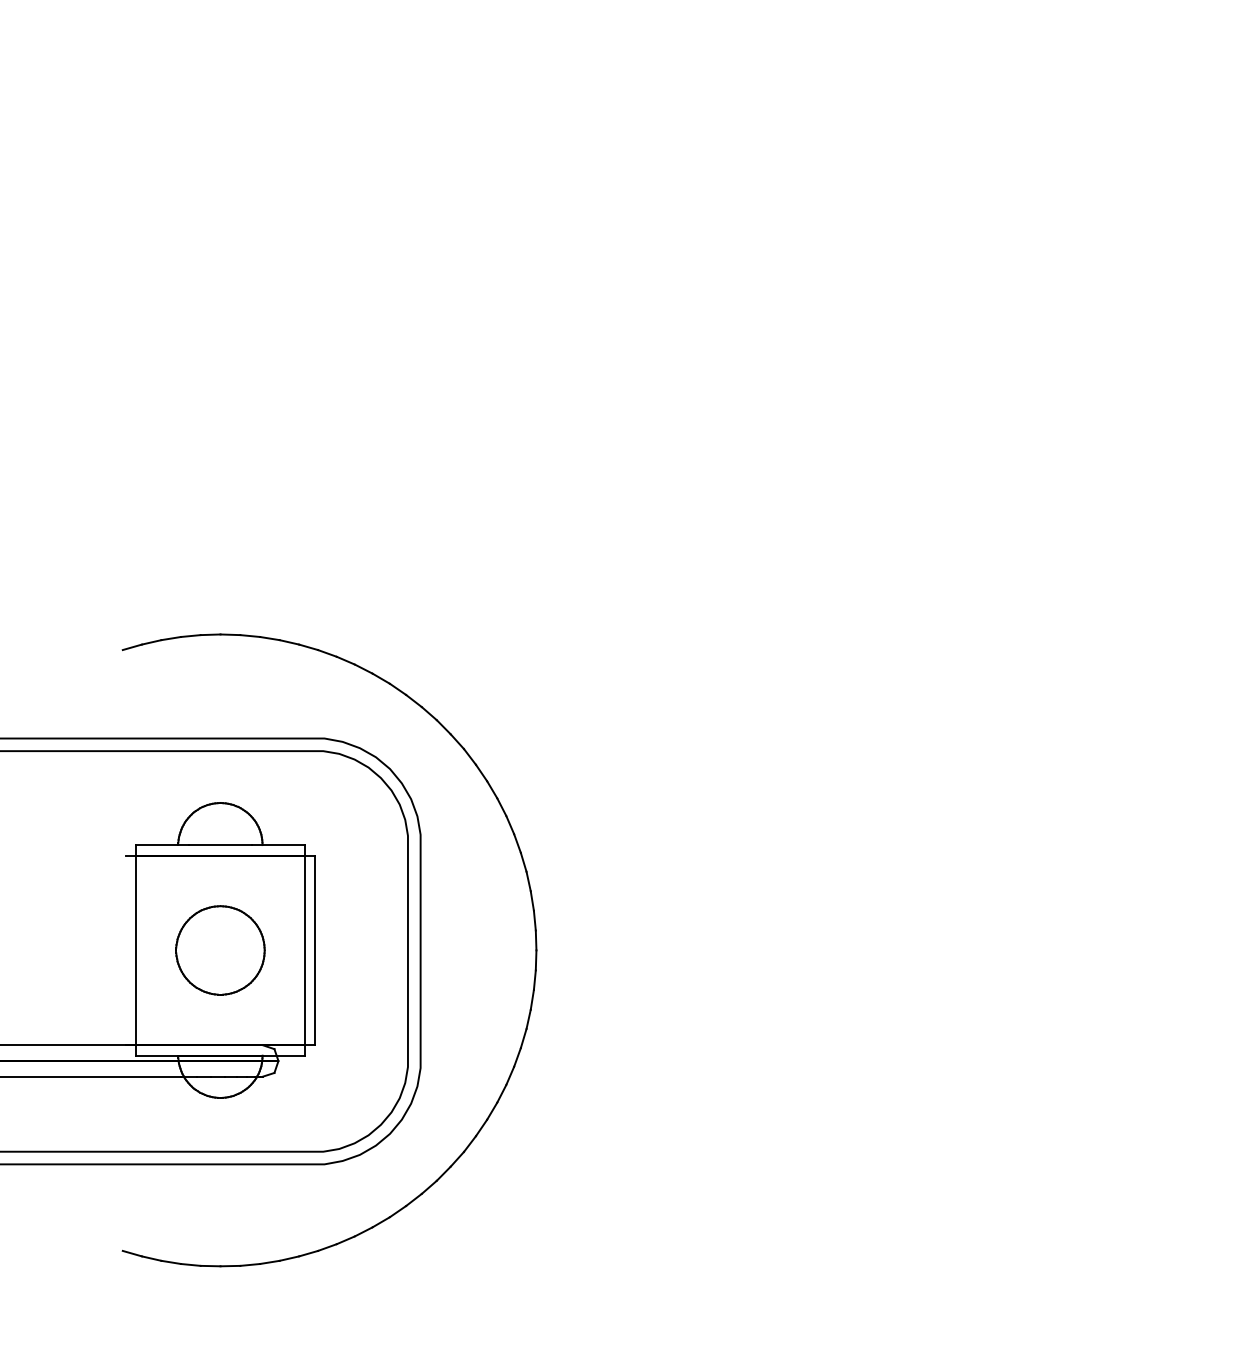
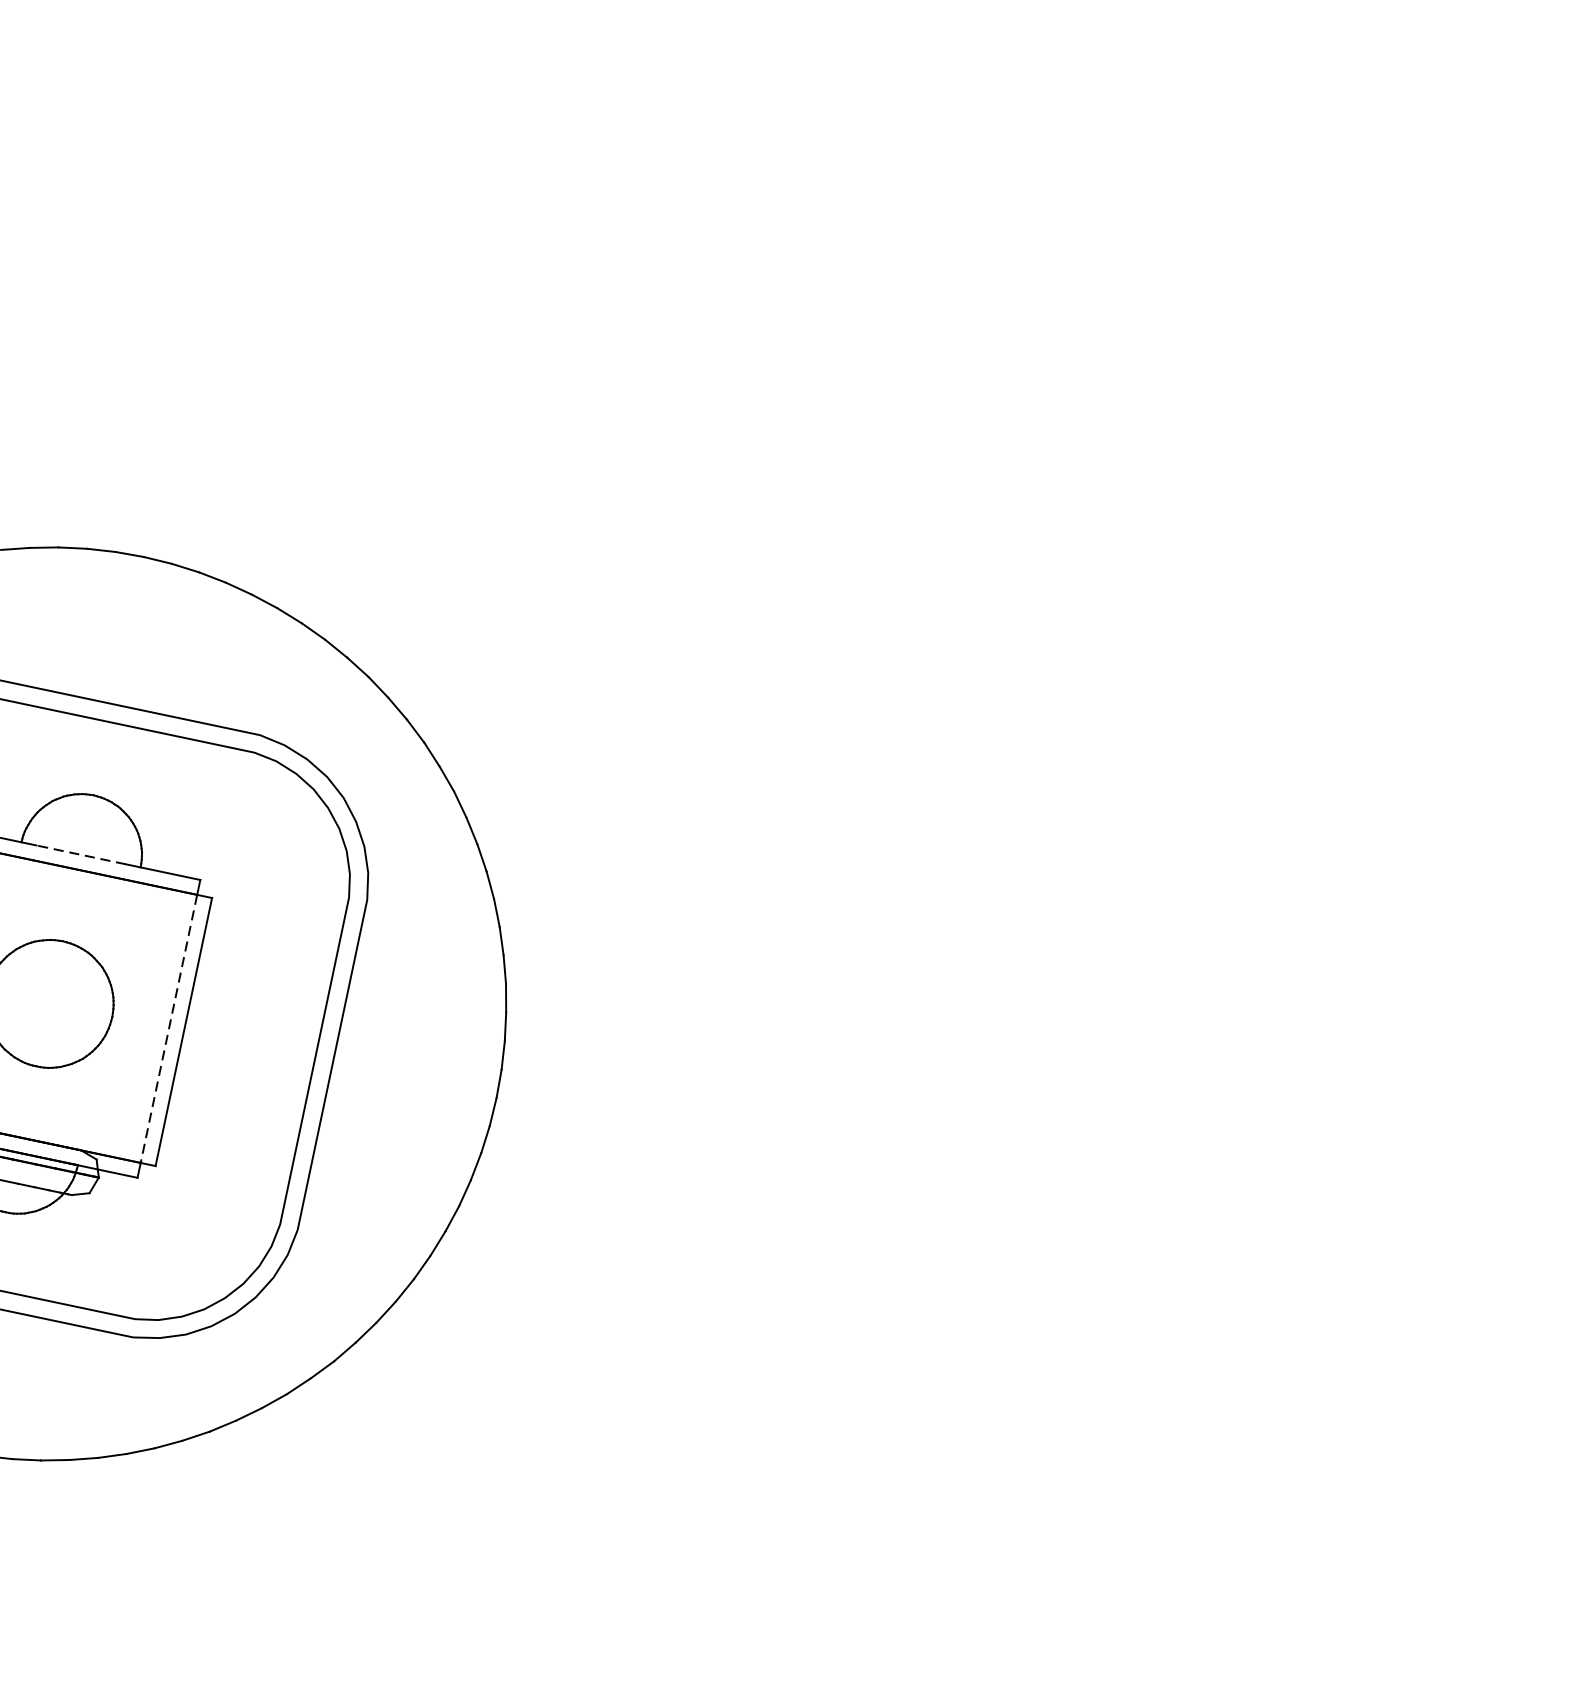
line: (220, 845) -> (81, 855), solid -> dashed
line: (304, 950) -> (168, 1028), solid -> dashed

